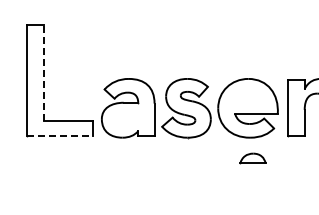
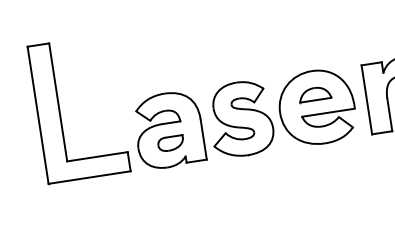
line: (43, 72) -> (57, 101), dashed -> solid
part: (128, 119) -> (171, 143), added
line: (60, 136) -> (90, 177), dashed -> solid
part: (252, 158) -> (314, 94), moved

